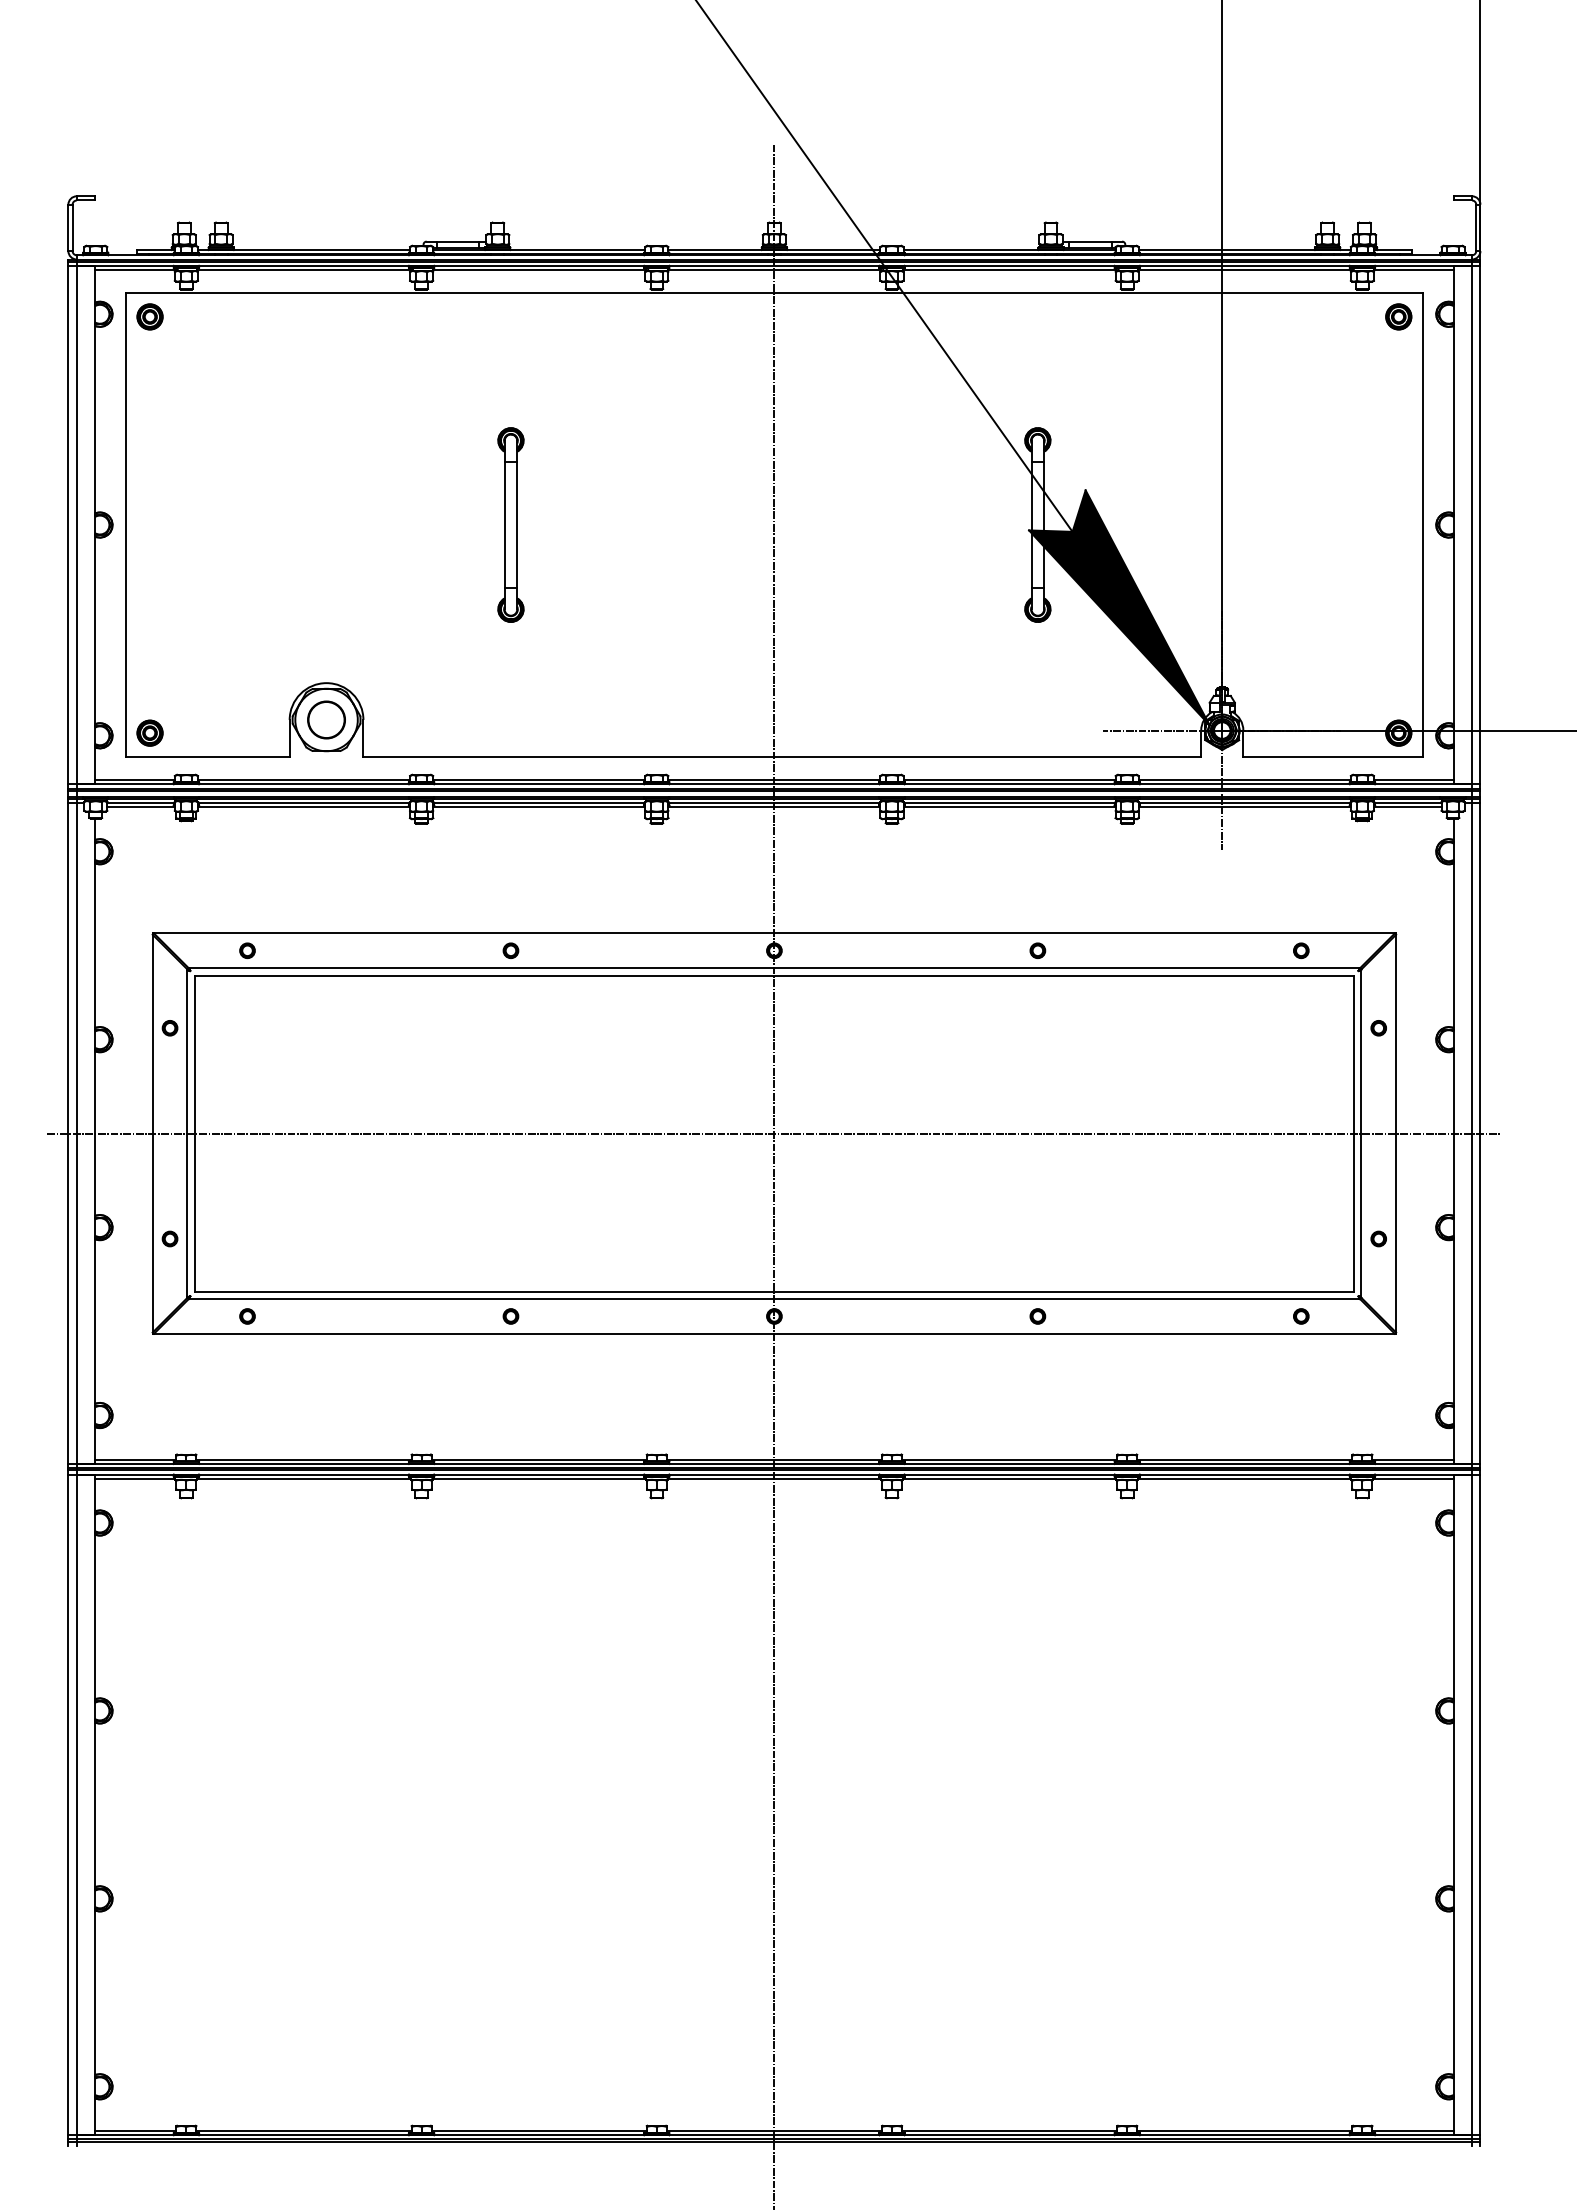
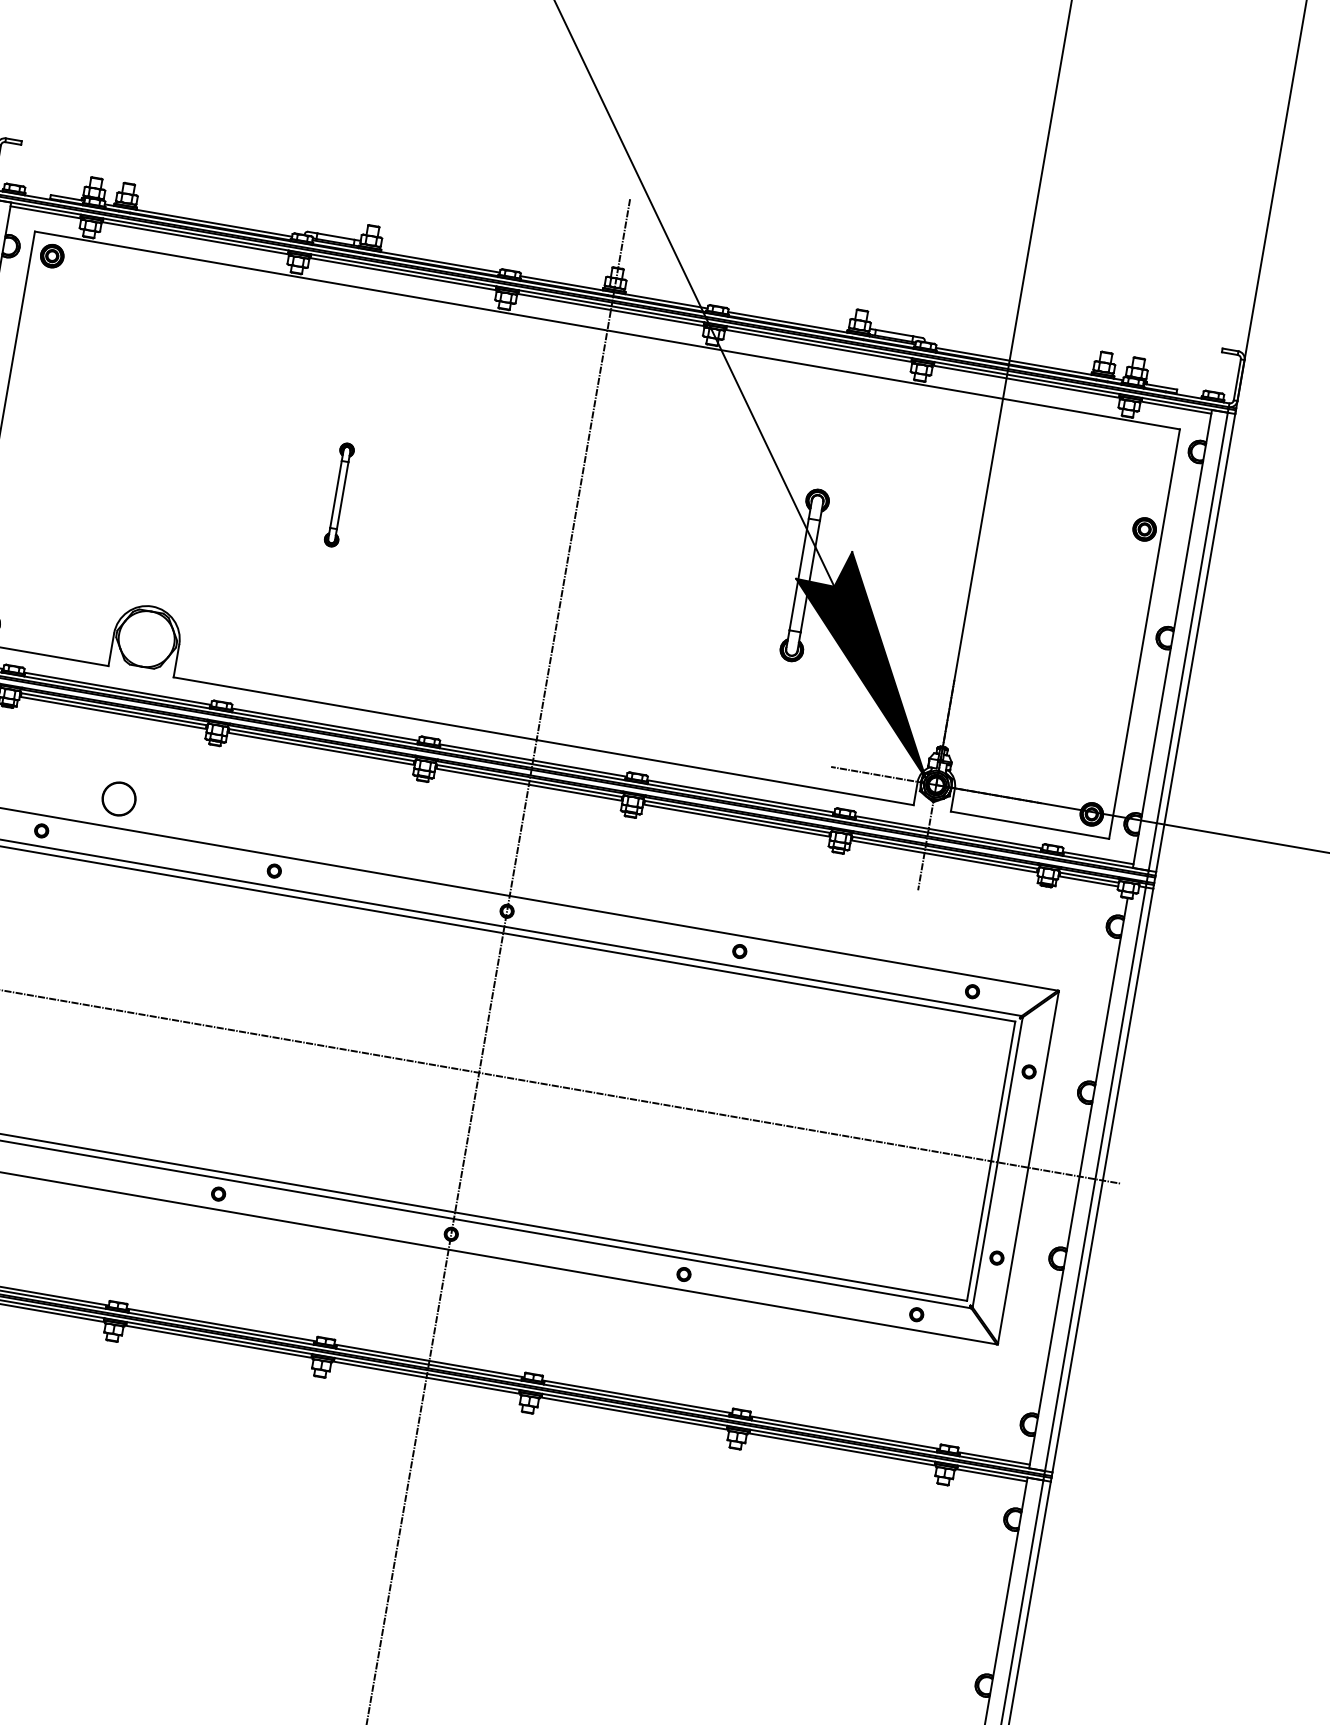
part: (1398, 316) -> (1144, 529), moved
part: (510, 524) -> (339, 494), size x0.6
circle: (326, 719) -> (119, 798), moved

